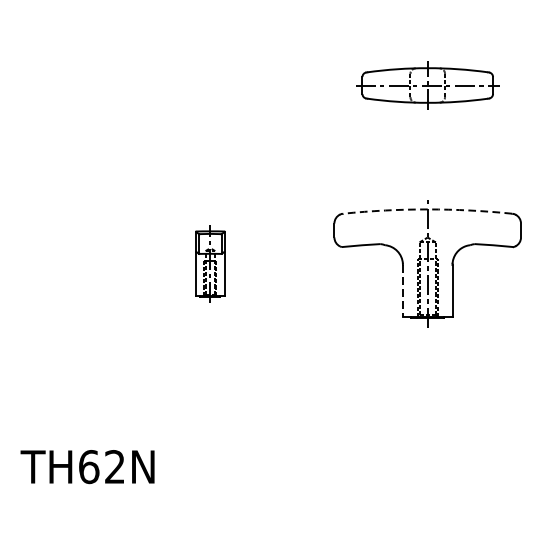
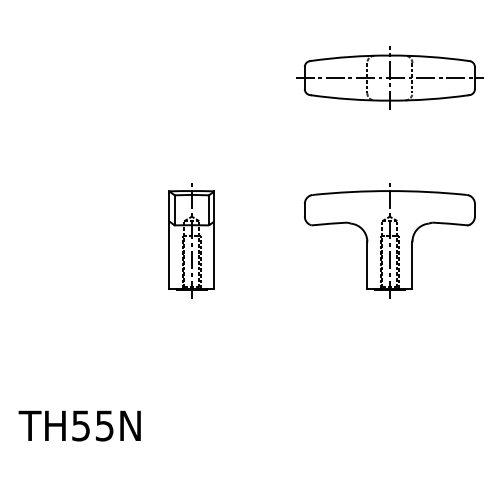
part: (427, 84) -> (389, 77), size x1.43
arc: (427, 209) -> (389, 191), dashed -> solid
part: (210, 263) -> (191, 240), size x1.67
line: (403, 291) -> (367, 265), dashed -> solid
text: (101, 466) -> (92, 425), TH62N -> TH55N

